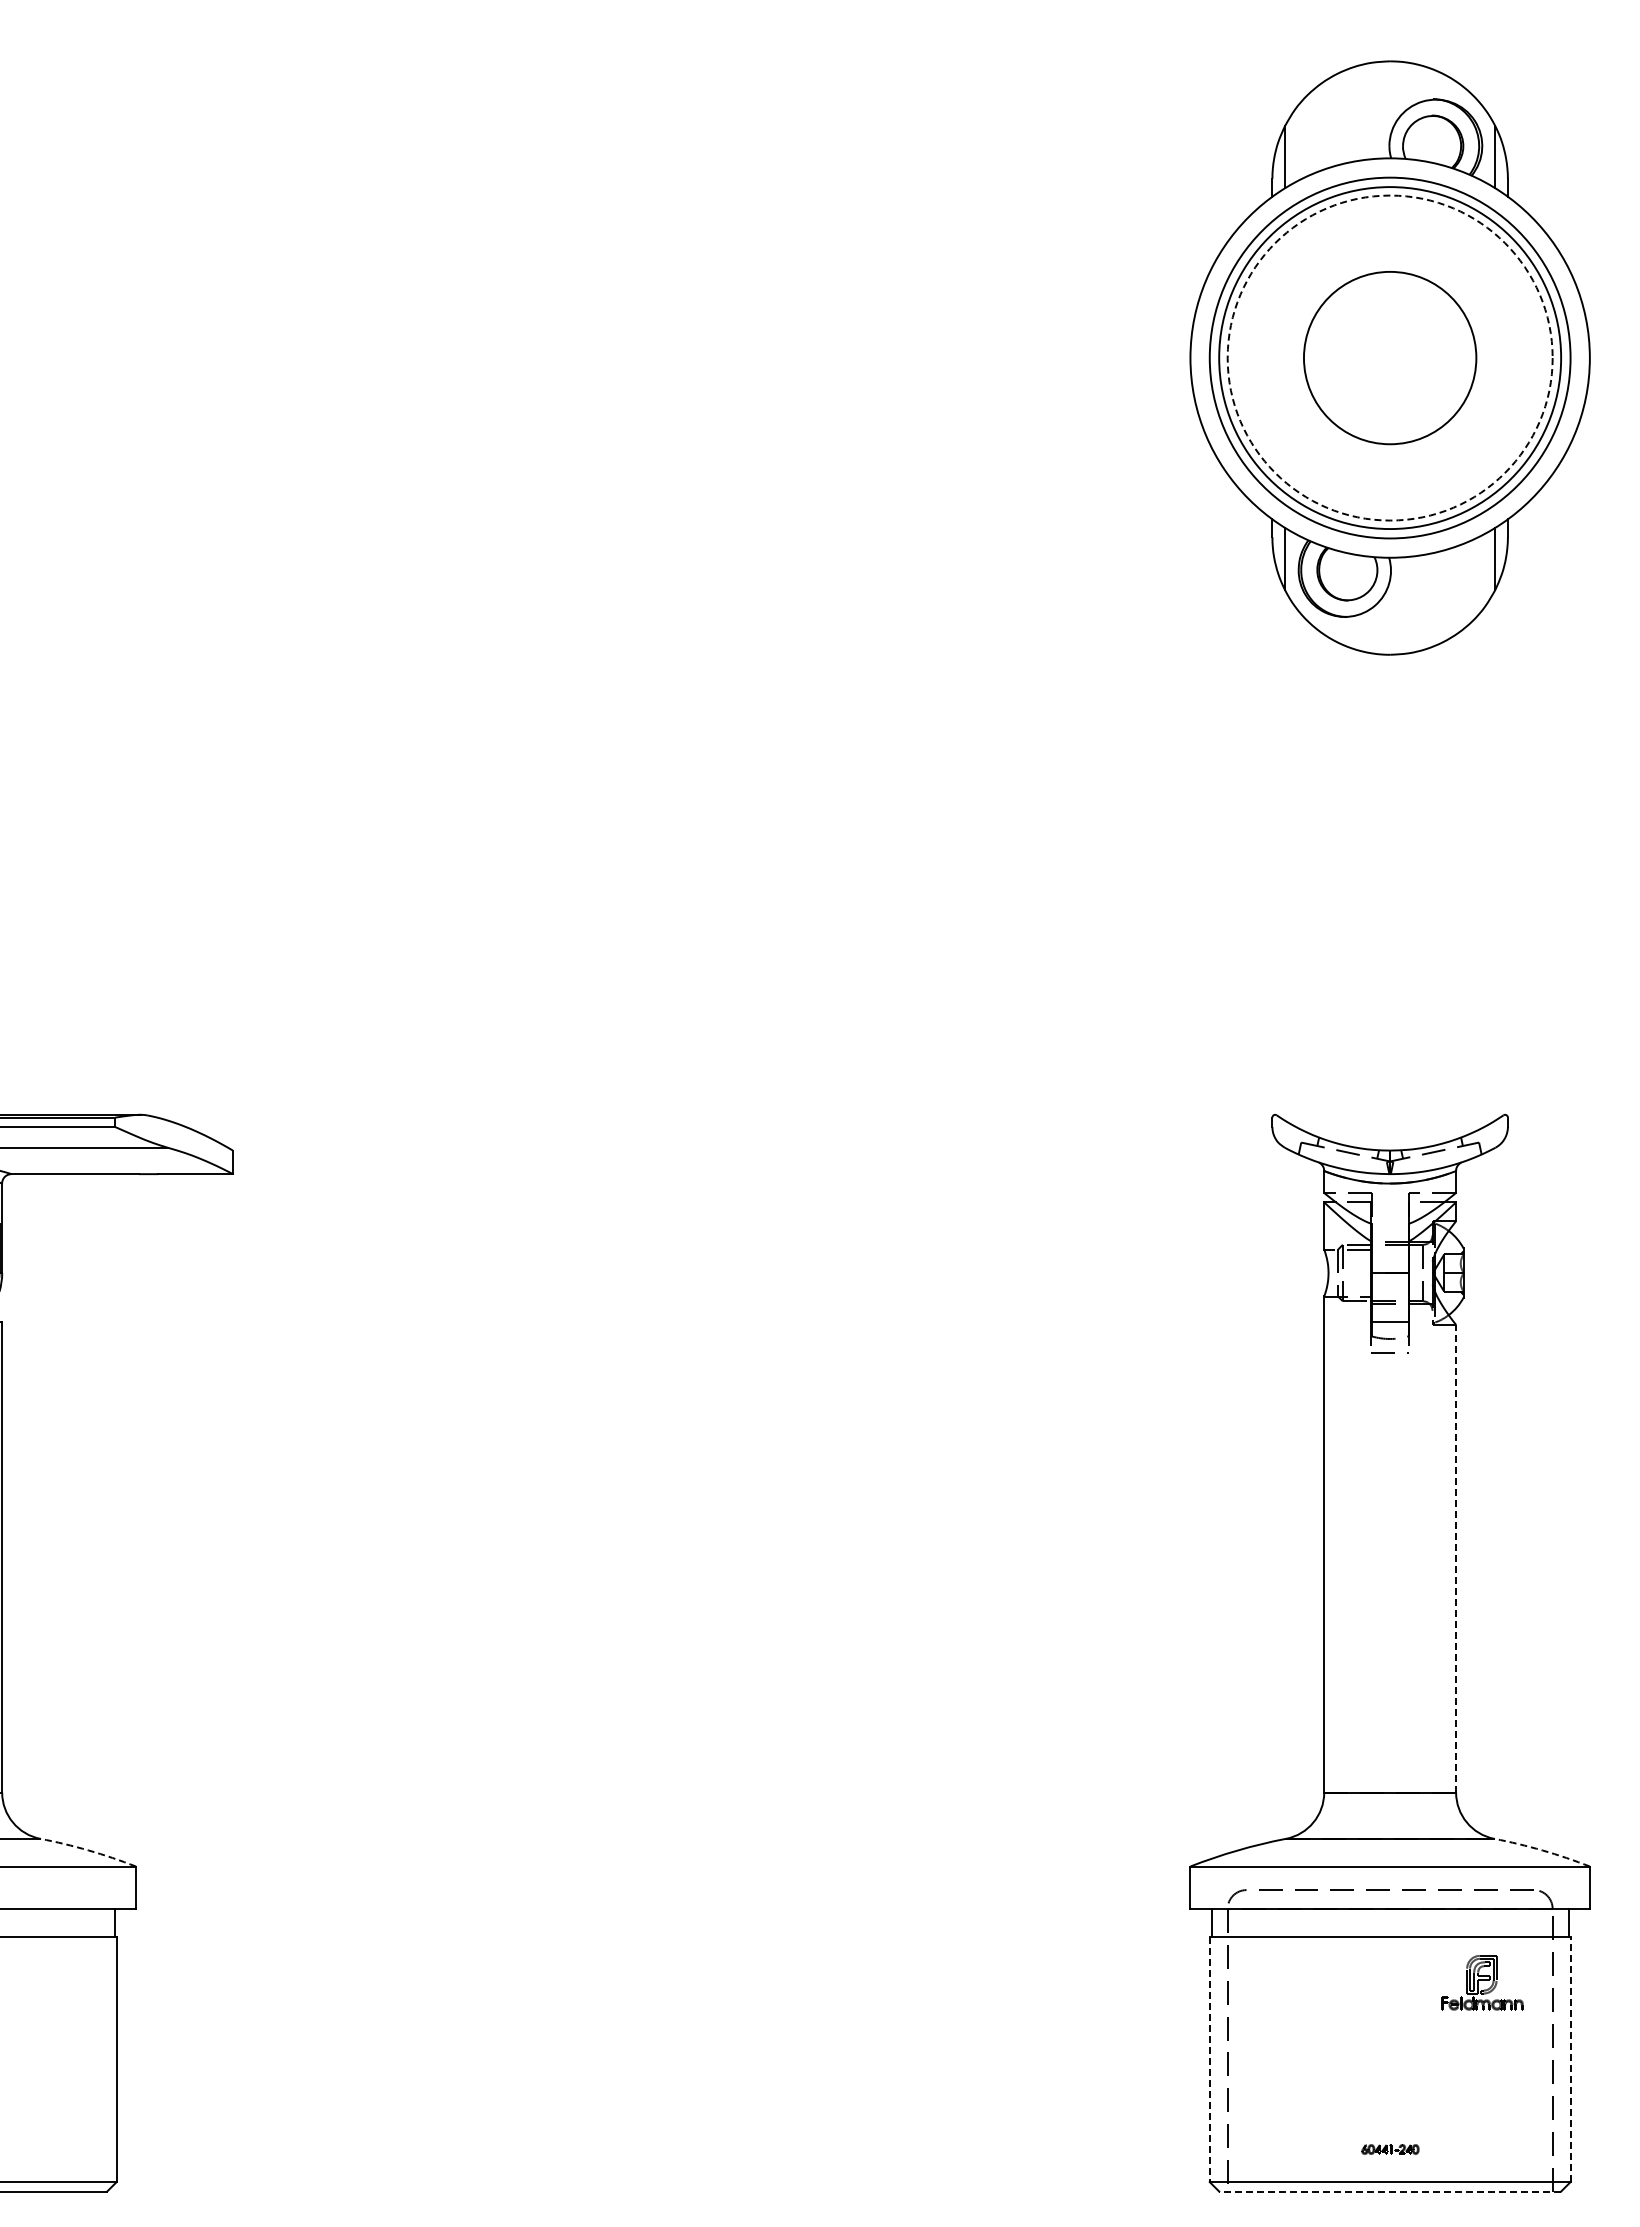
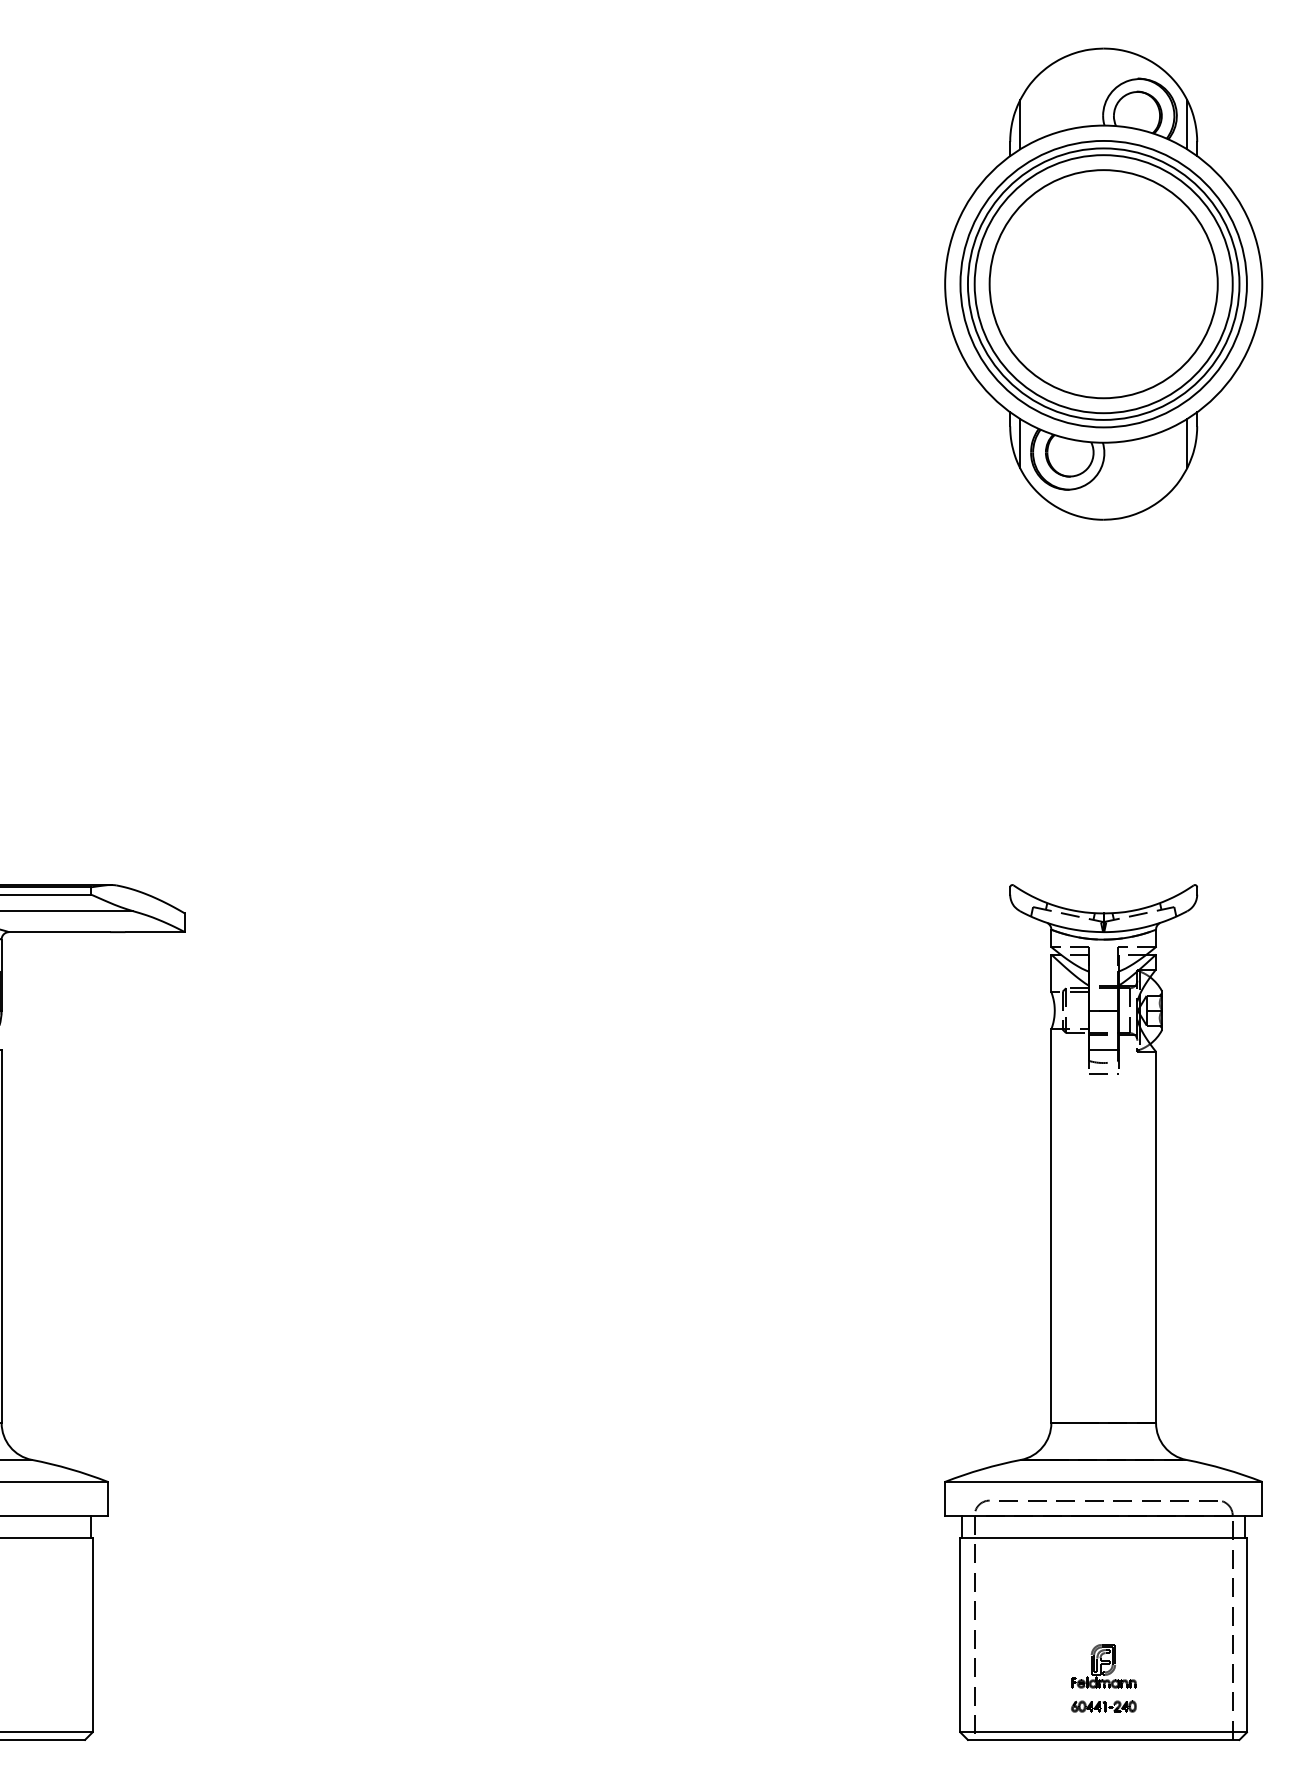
circle: (1389, 357) -> (1103, 283), dashed -> solid
circle: (1389, 357) -> (1103, 283), size x1.67
line: (1456, 1558) -> (1156, 1237), dashed -> solid
arc: (88, 1850) -> (70, 1469), dashed -> solid
arc: (1542, 1850) -> (1224, 1469), dashed -> solid
part: (1482, 1982) -> (1103, 1666), moved
line: (1570, 2059) -> (1246, 1635), dashed -> solid
line: (1209, 2060) -> (960, 1635), dashed -> solid
part: (1390, 2149) -> (1103, 1706), size x1.43
line: (1390, 2191) -> (1103, 1739), dashed -> solid

